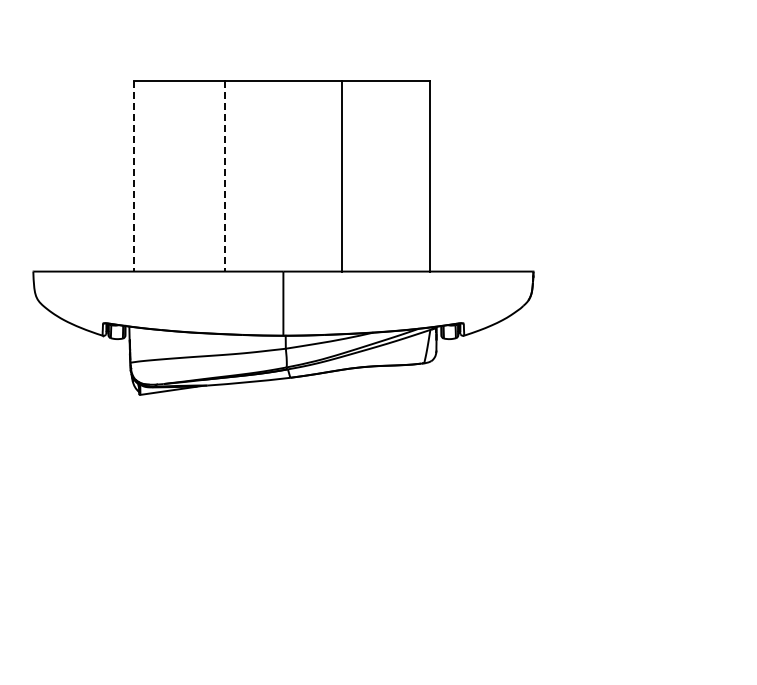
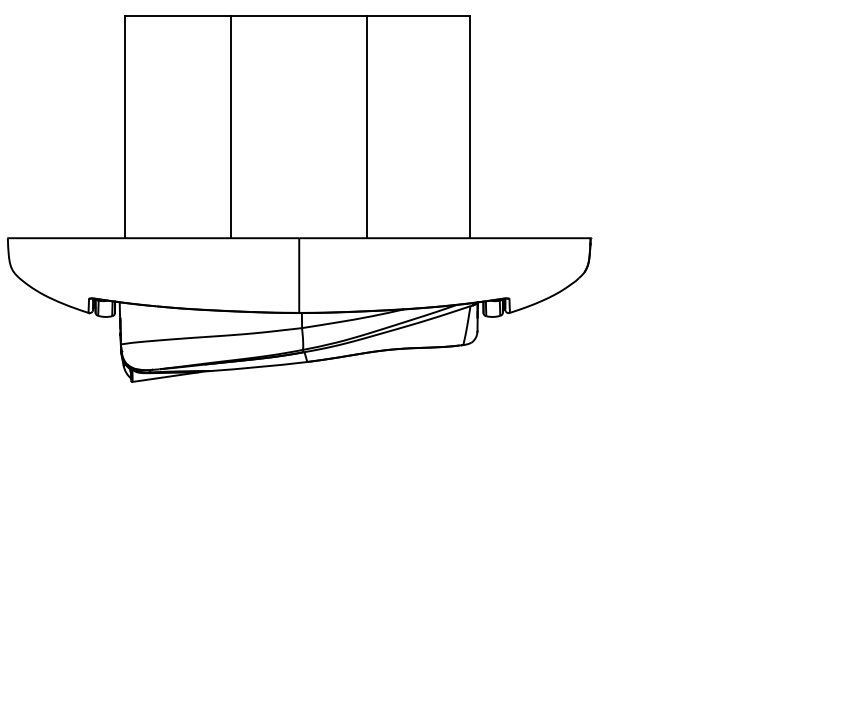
line: (133, 176) -> (124, 127), dashed -> solid
line: (225, 176) -> (231, 127), dashed -> solid

